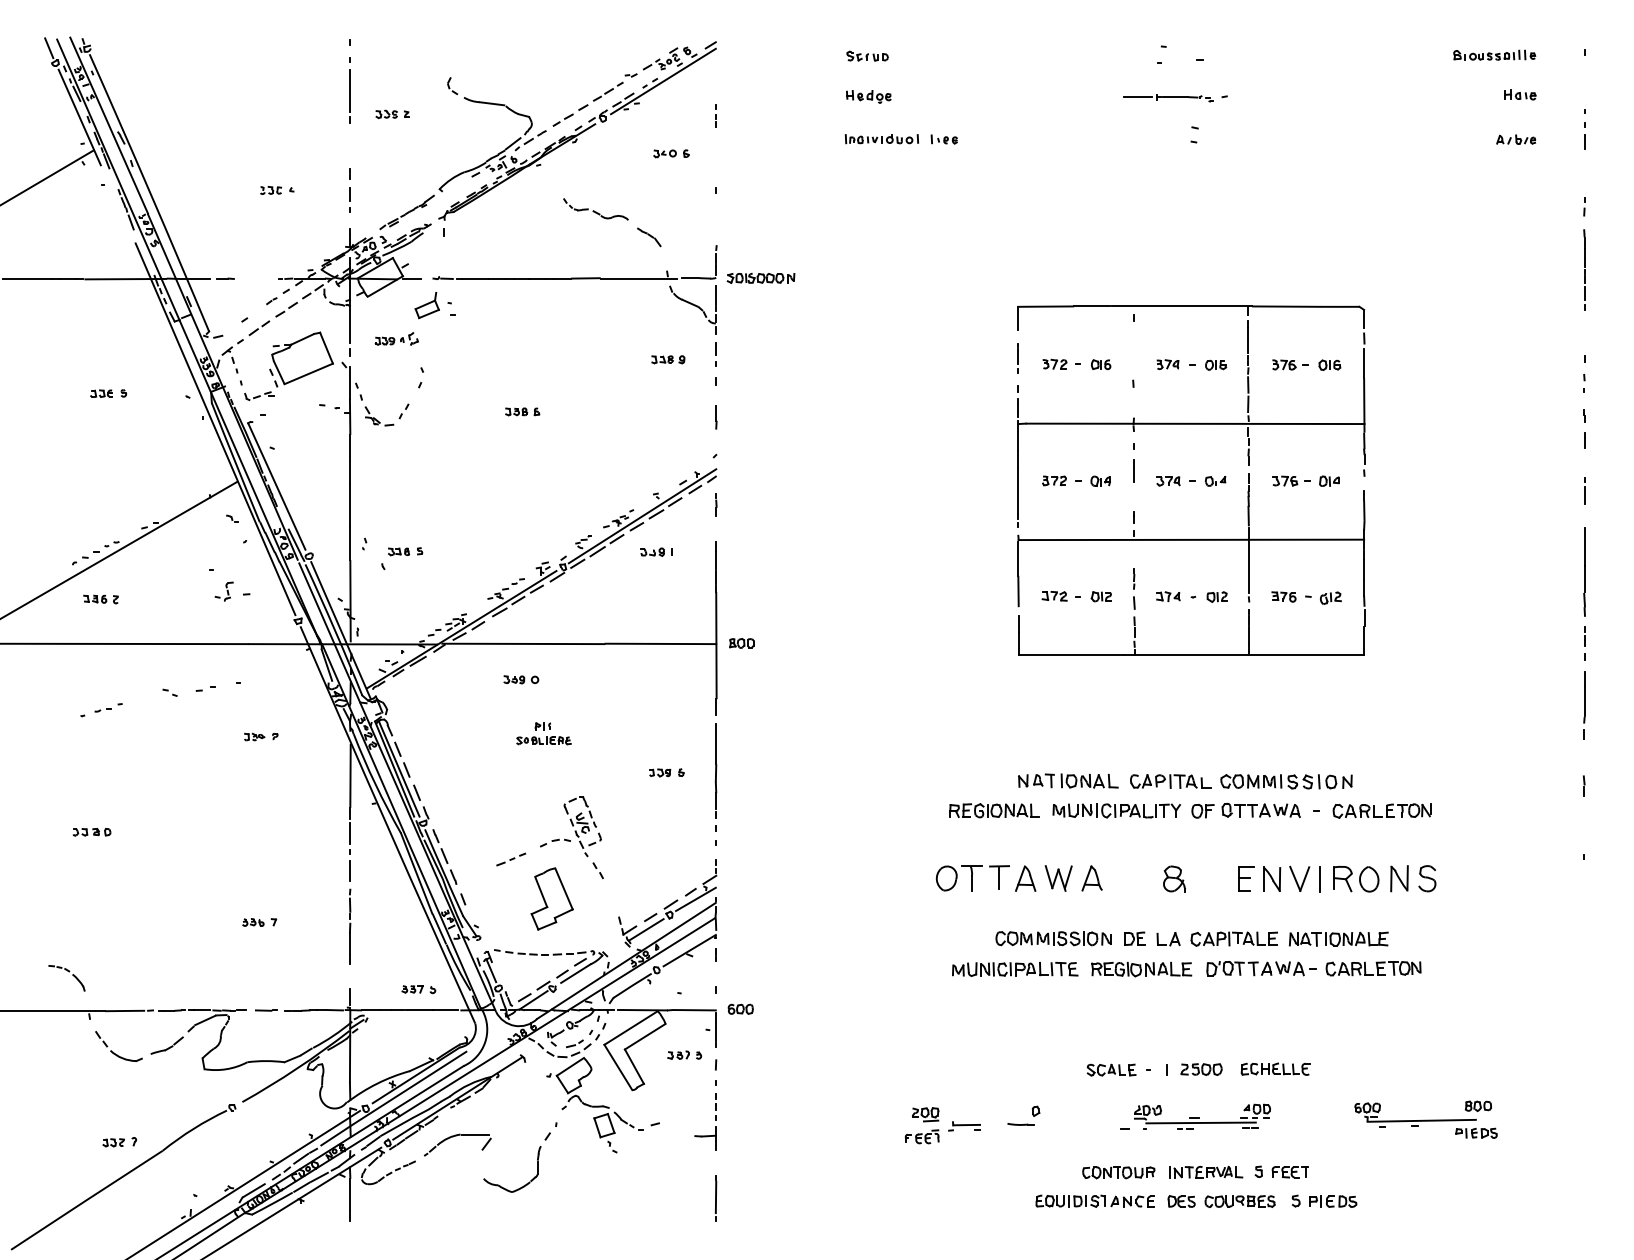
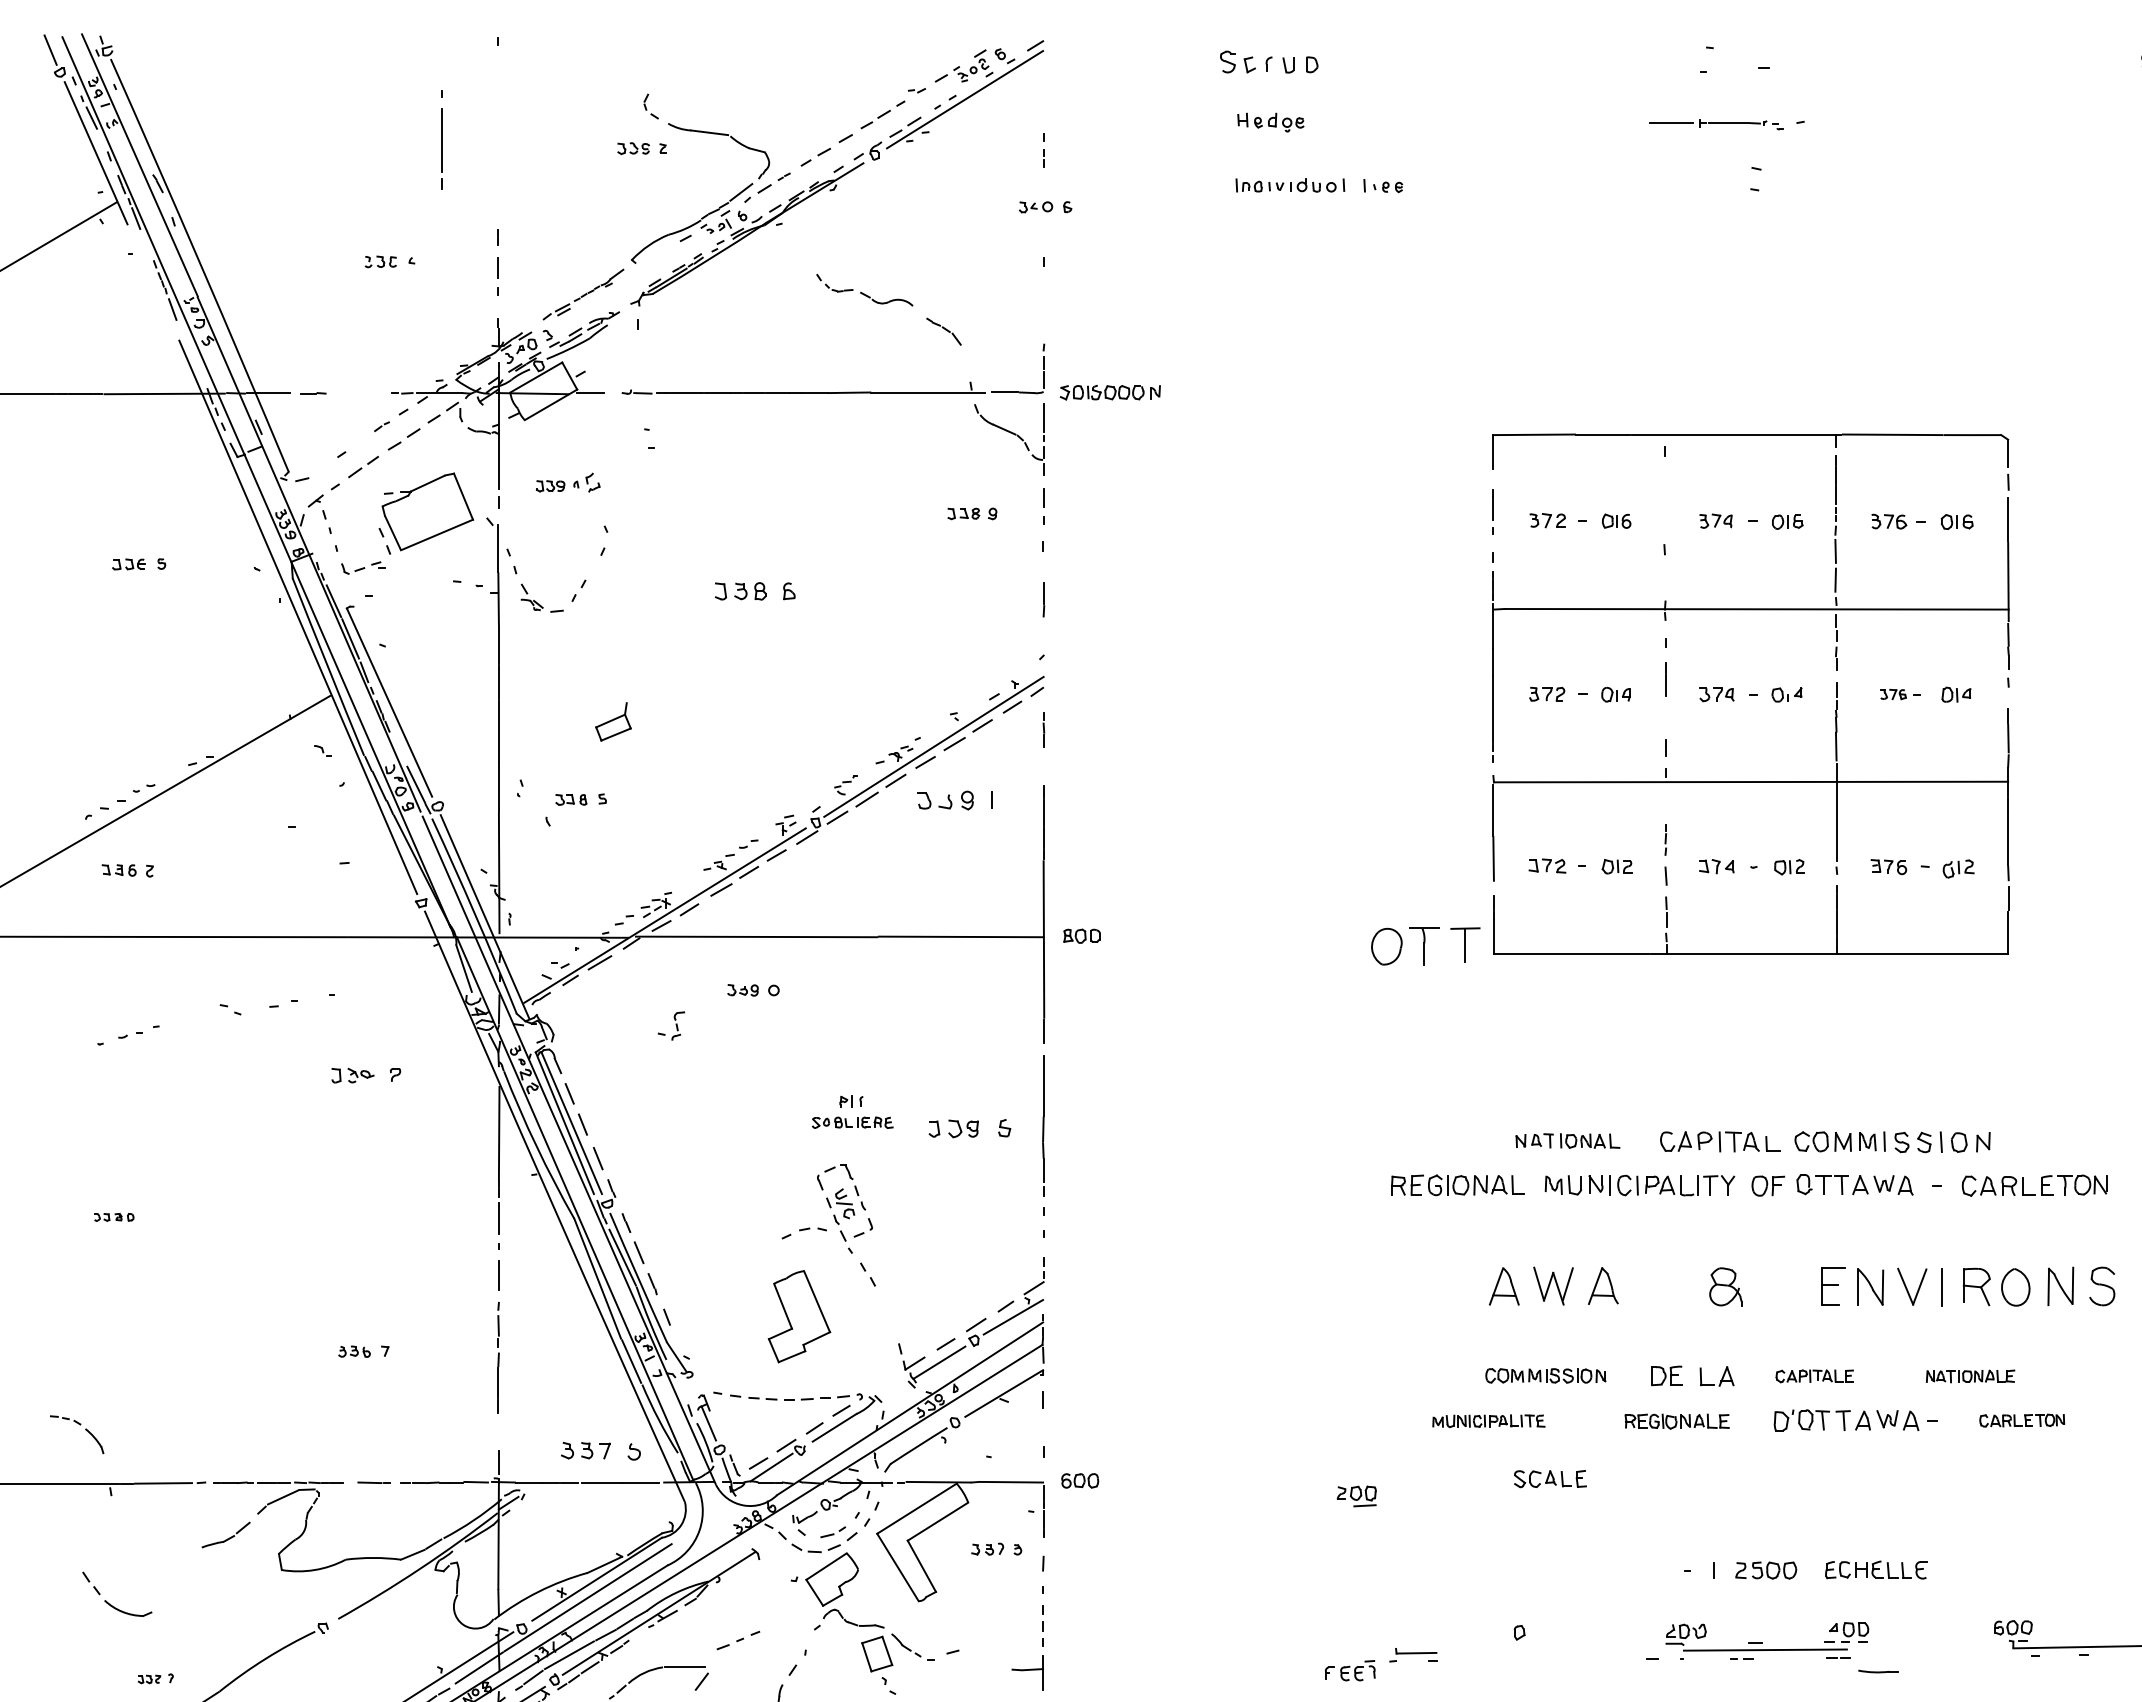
part: (867, 55) -> (1268, 60), size x1.6
line: (349, 90) -> (441, 139), moved
part: (392, 114) -> (642, 148), moved
part: (671, 153) -> (1045, 206), moved
part: (426, 305) -> (612, 721), moved
part: (522, 411) -> (755, 590), size x1.6
part: (1291, 480) -> (1900, 693), size x0.7
part: (656, 551) -> (954, 799), size x1.6
part: (223, 591) -> (670, 1025), moved
part: (543, 733) -> (851, 1111), moved
part: (261, 736) -> (366, 1074), size x1.4
part: (666, 772) -> (969, 1128), size x1.6
part: (1068, 780) -> (1568, 1140), size x0.7
part: (91, 832) -> (113, 1217), size x0.7
part: (511, 859) -> (738, 1640), moved
part: (972, 878) -> (1425, 946), moved
part: (1053, 938) -> (1545, 1375), size x0.7
part: (1233, 938) -> (1813, 1375), size x0.6
part: (1338, 938) -> (1970, 1375), size x0.6
part: (1015, 968) -> (1489, 1420), size x0.6
part: (1373, 968) -> (2022, 1420), size x0.6
part: (1141, 969) -> (1676, 1421), size x0.7
part: (418, 989) -> (600, 1451), size x1.6
part: (114, 1052) -> (110, 1603), moved
part: (1111, 1069) -> (1550, 1478), moved
part: (925, 1114) -> (1356, 1496), moved
line: (1020, 1124) -> (1877, 1671), moved
part: (119, 1142) -> (155, 1679), size x0.7

